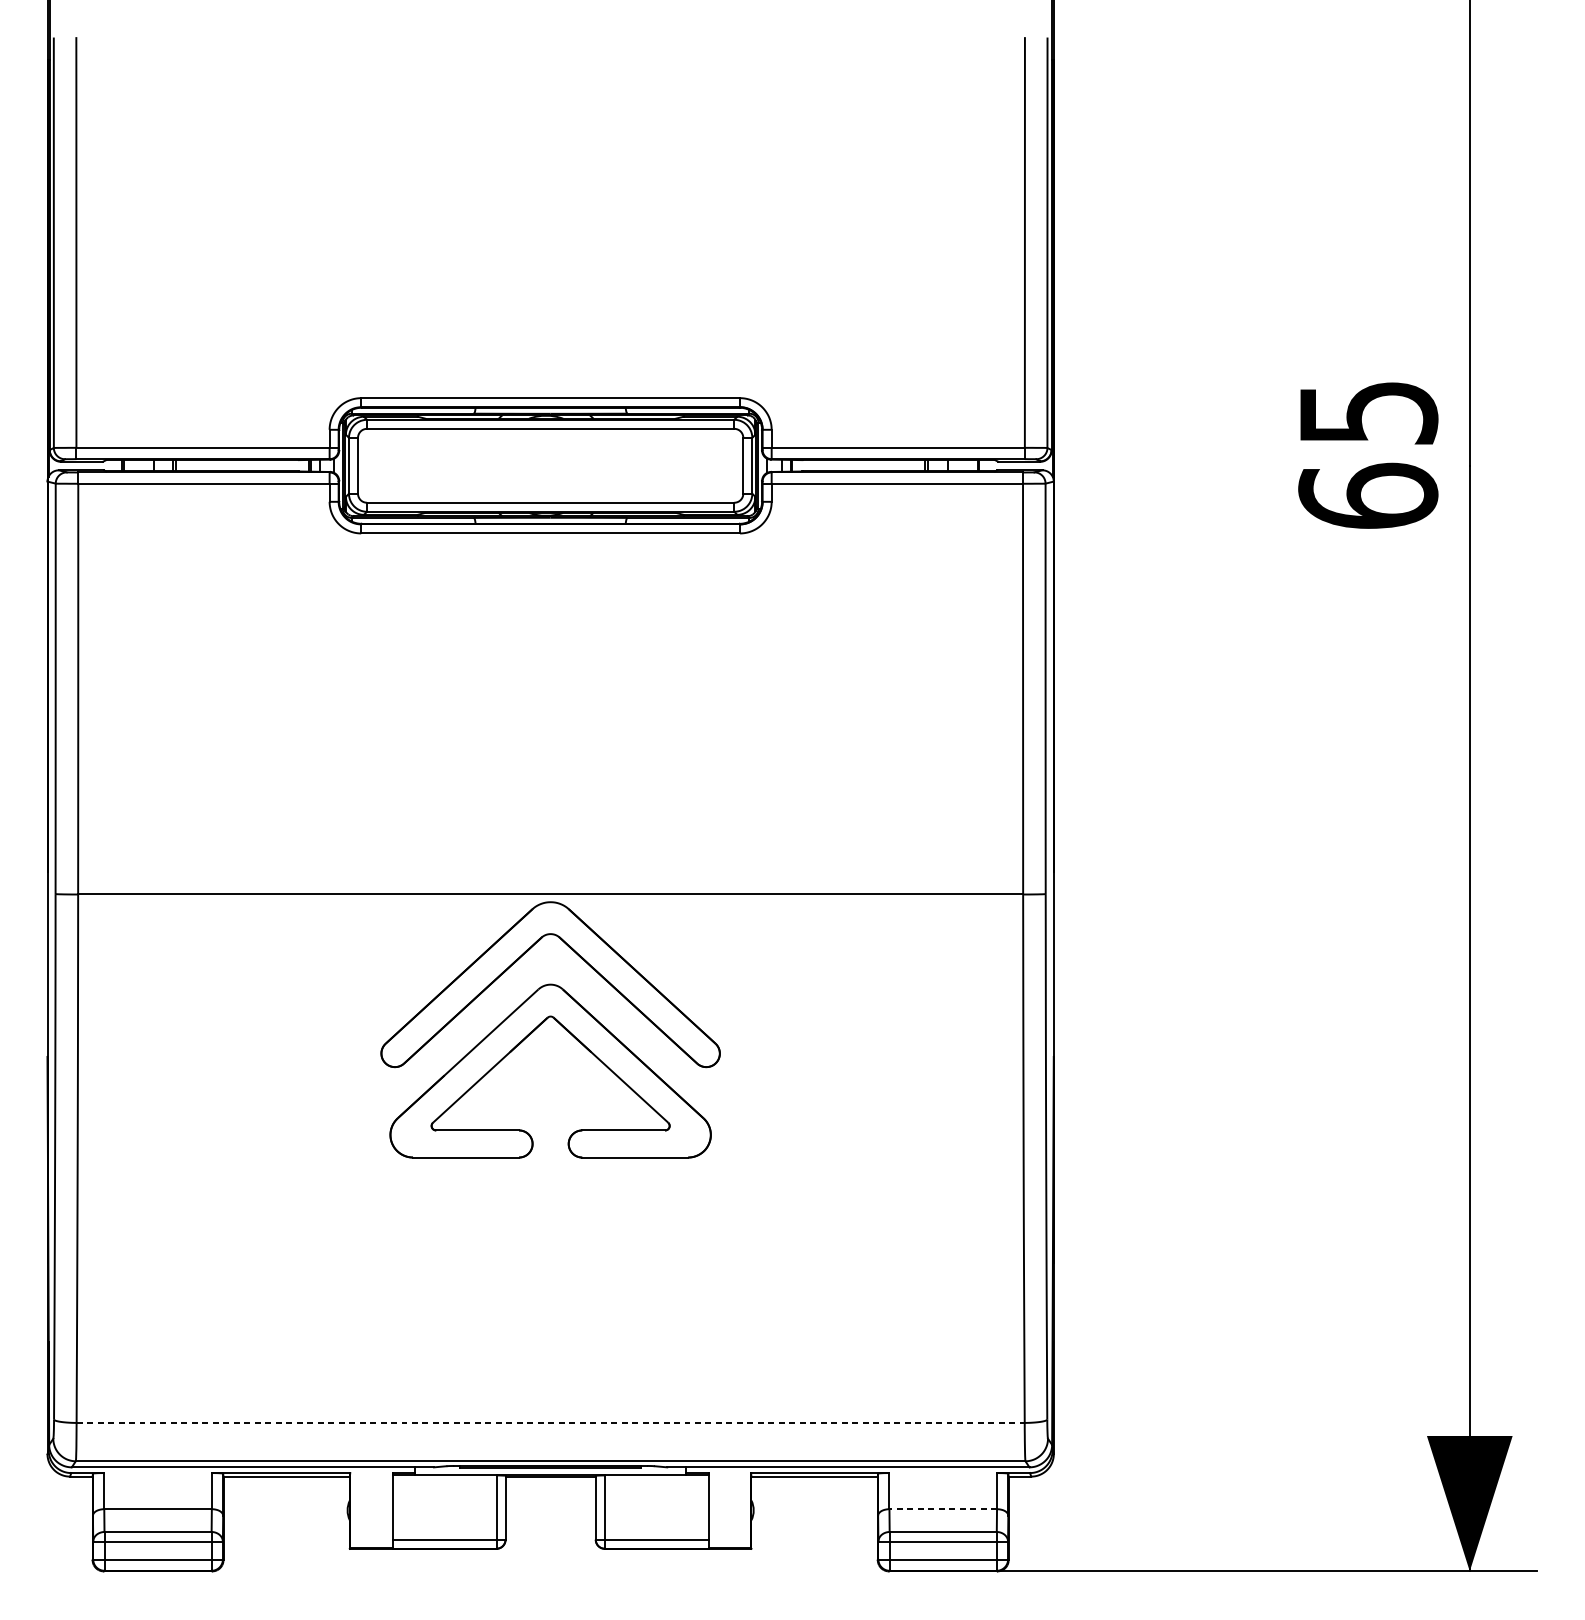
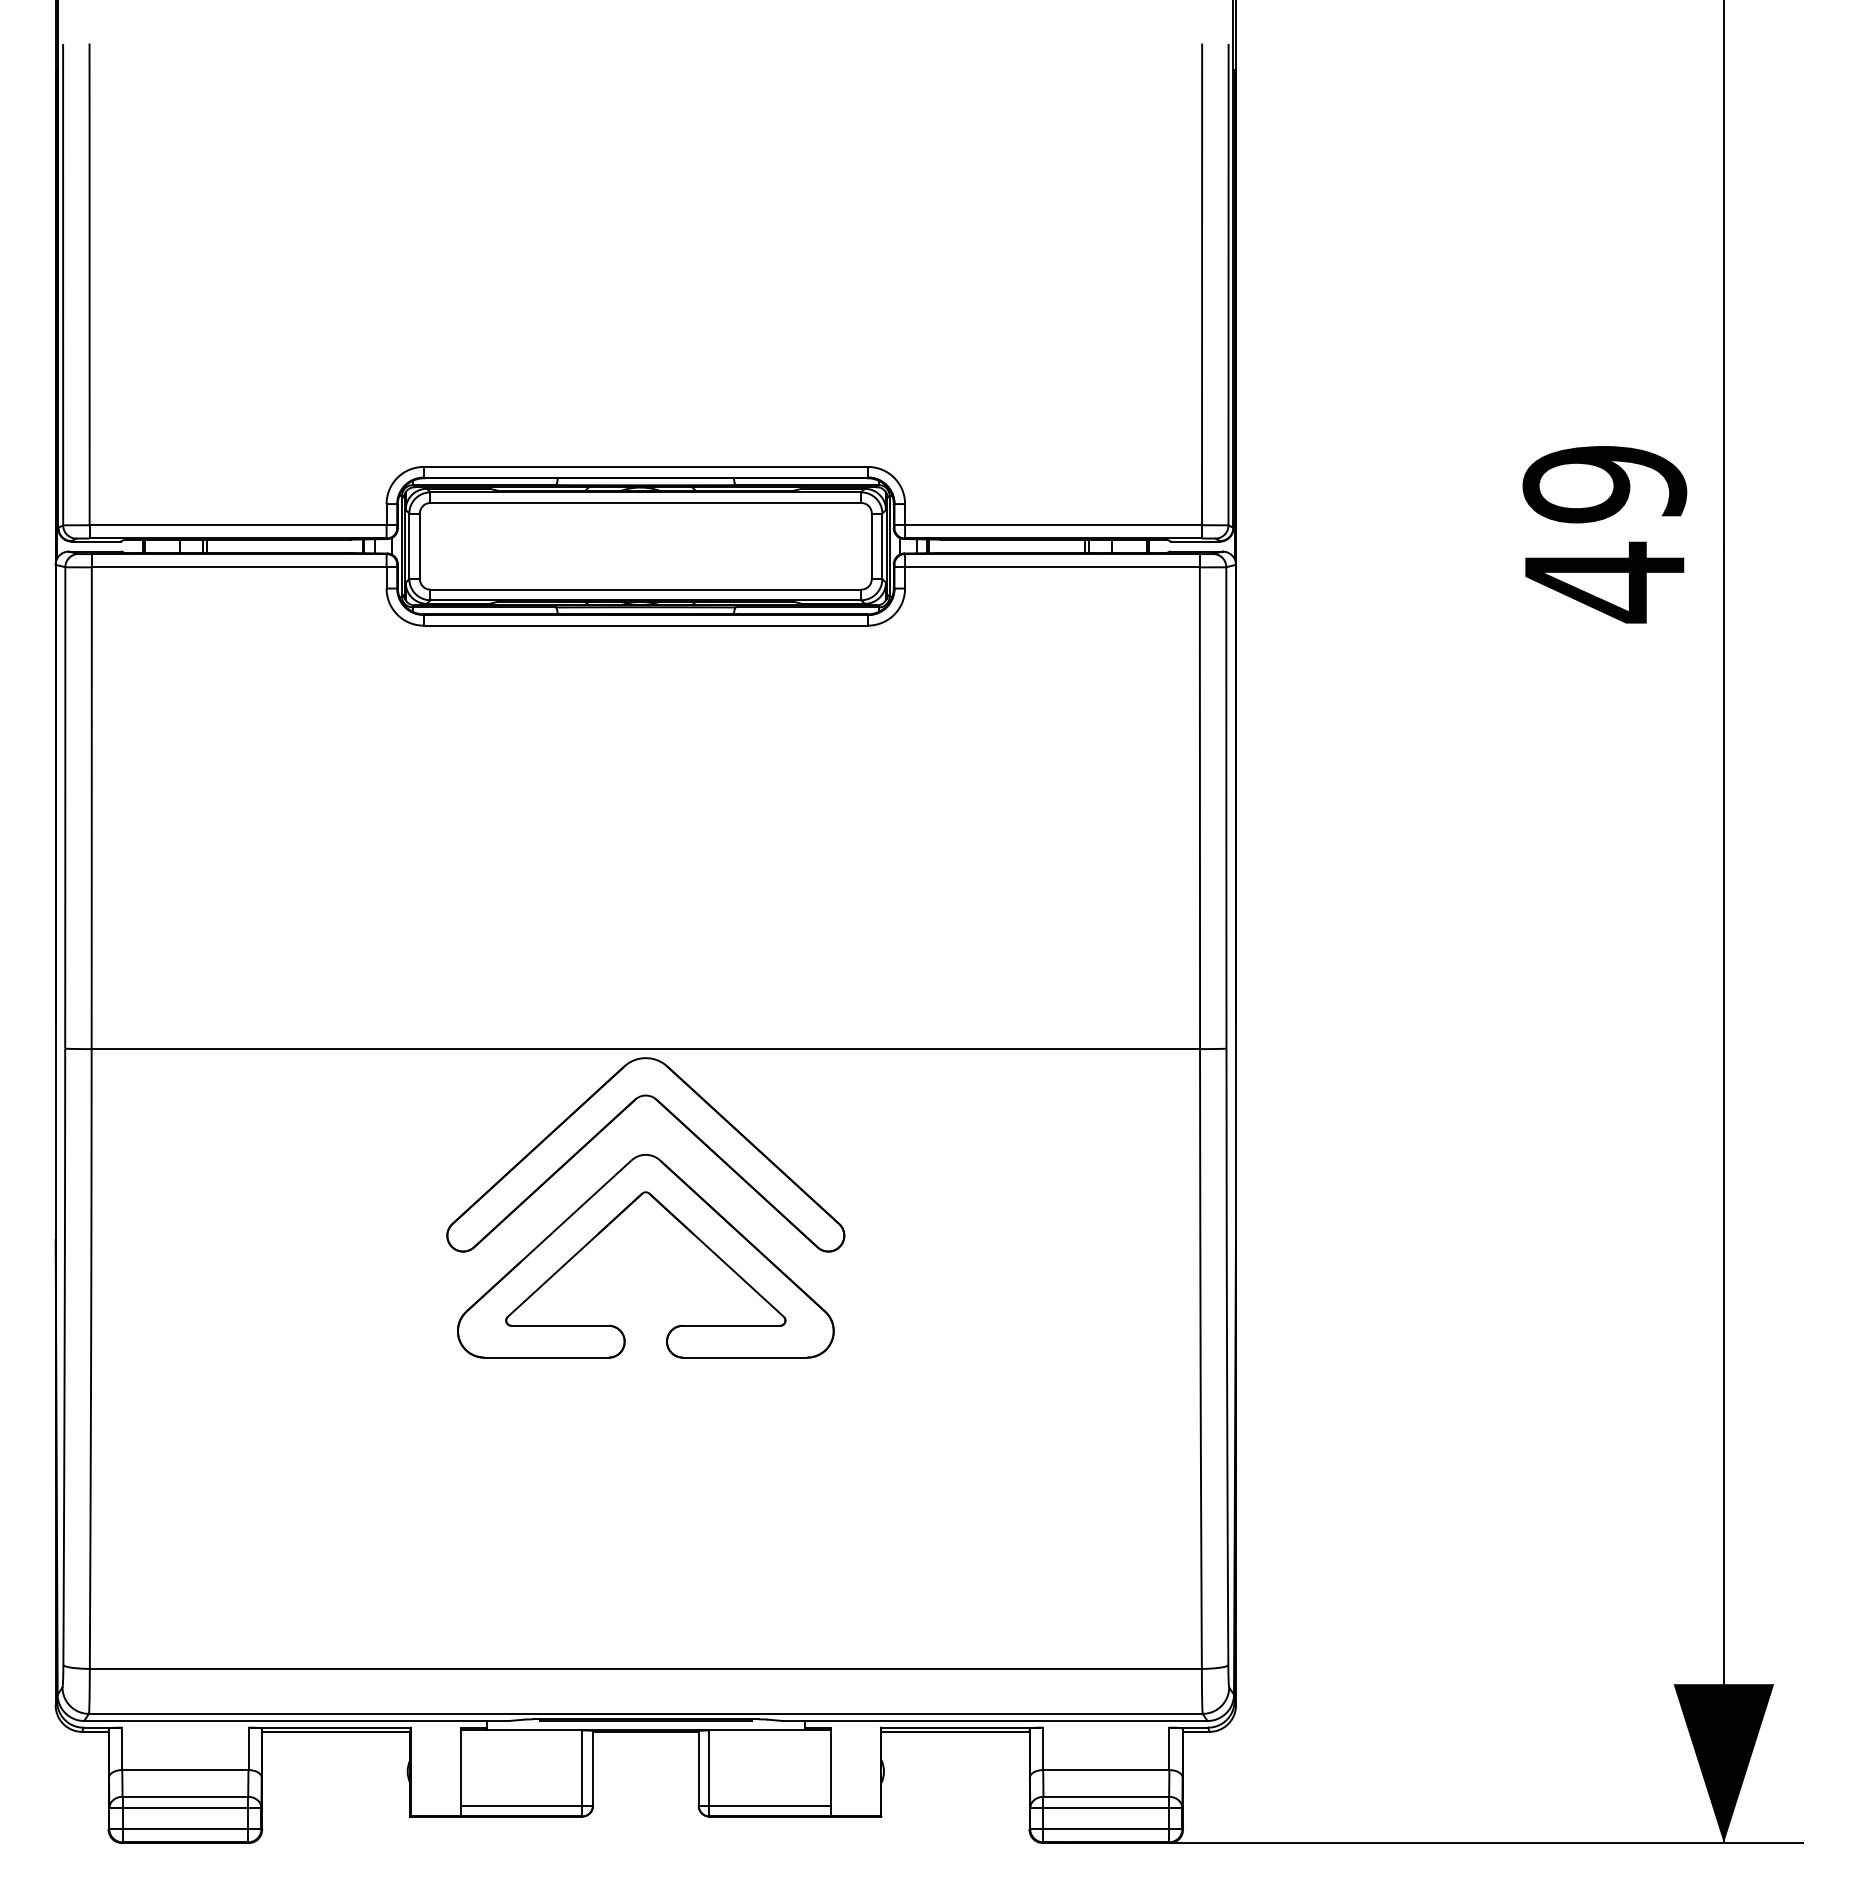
text: (1368, 455) -> (1604, 534), 65 -> 49
line: (551, 1422) -> (646, 1668), dashed -> solid
line: (942, 1509) -> (1105, 1770), dashed -> solid

